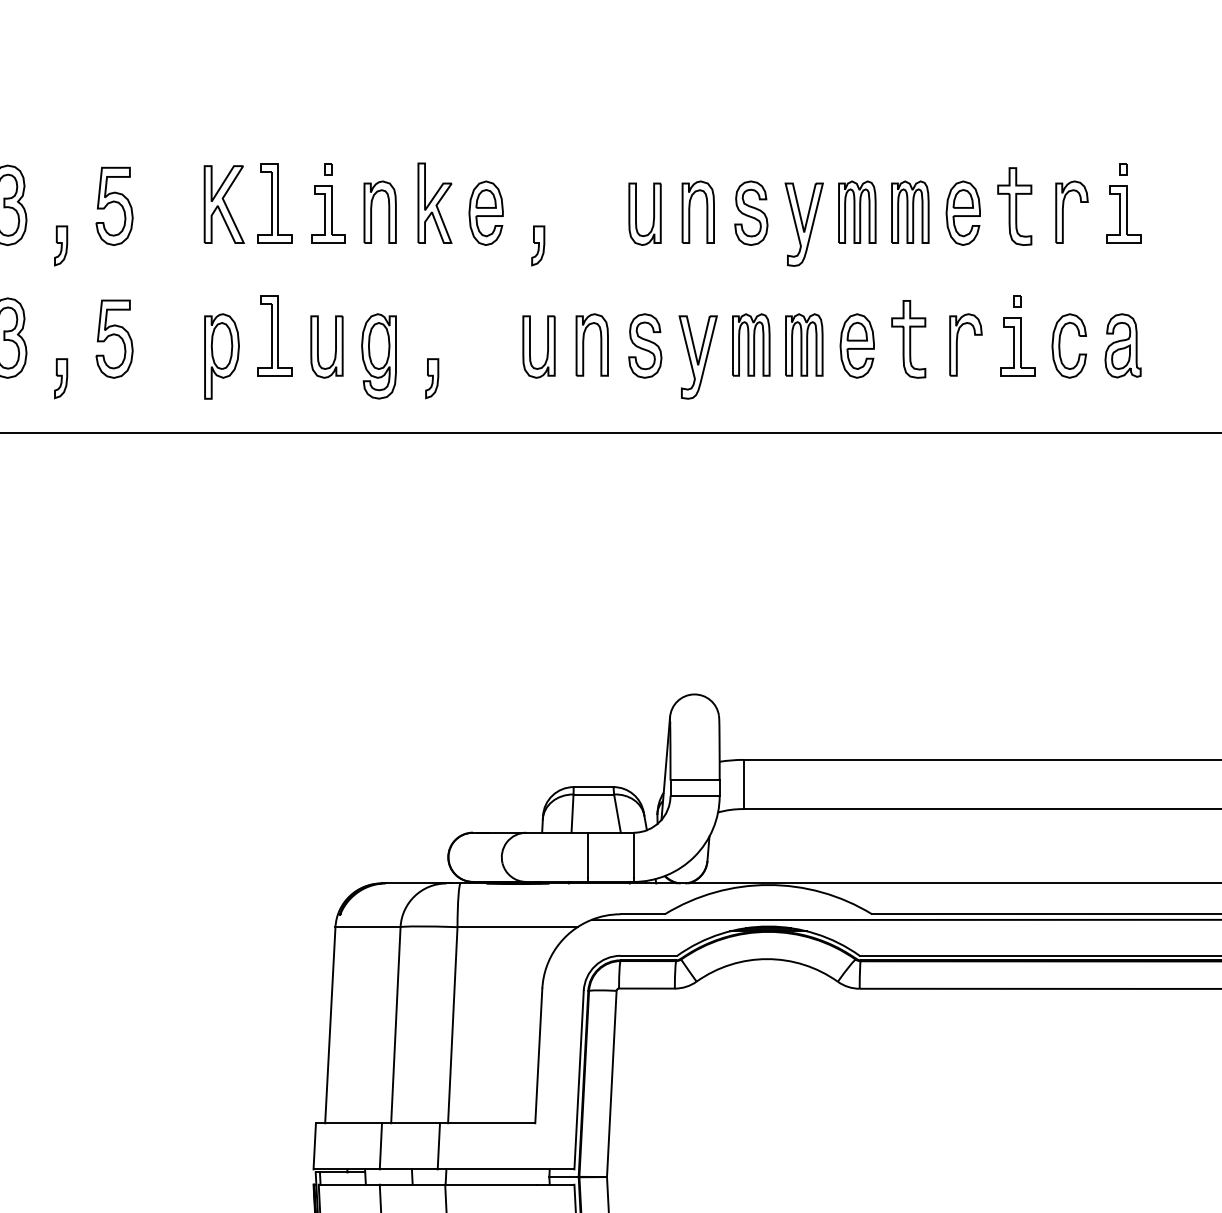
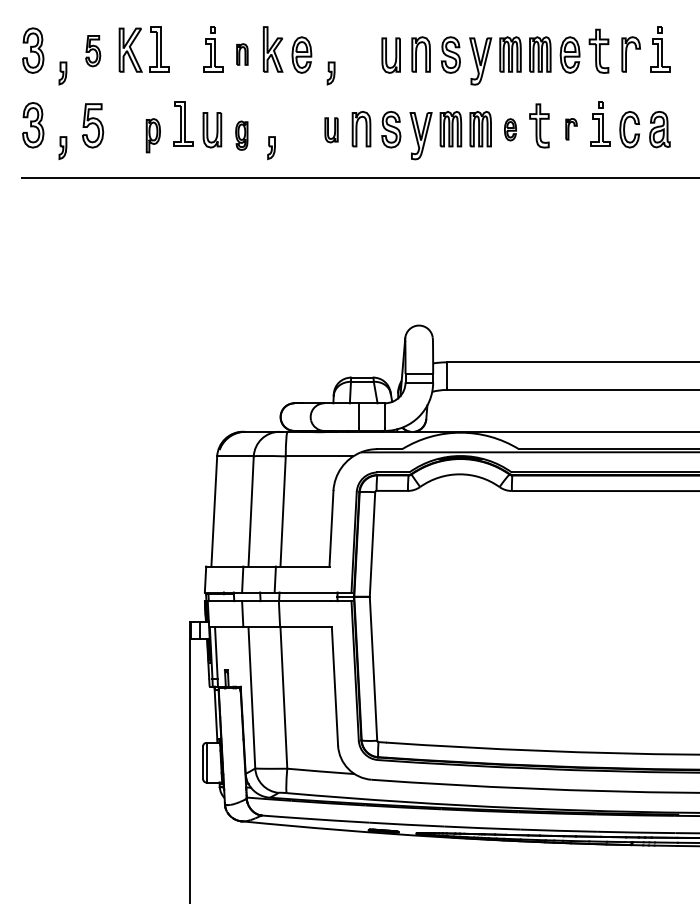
part: (115, 205) -> (93, 50), size x0.7
part: (229, 206) -> (133, 51), moved
part: (380, 212) -> (242, 54), size x0.6
part: (857, 345) -> (510, 129), size x0.6
part: (965, 345) -> (571, 129), size x0.6
part: (538, 347) -> (331, 130), size x0.7
part: (222, 356) -> (153, 135), size x0.7
part: (378, 356) -> (241, 135), size x0.6

